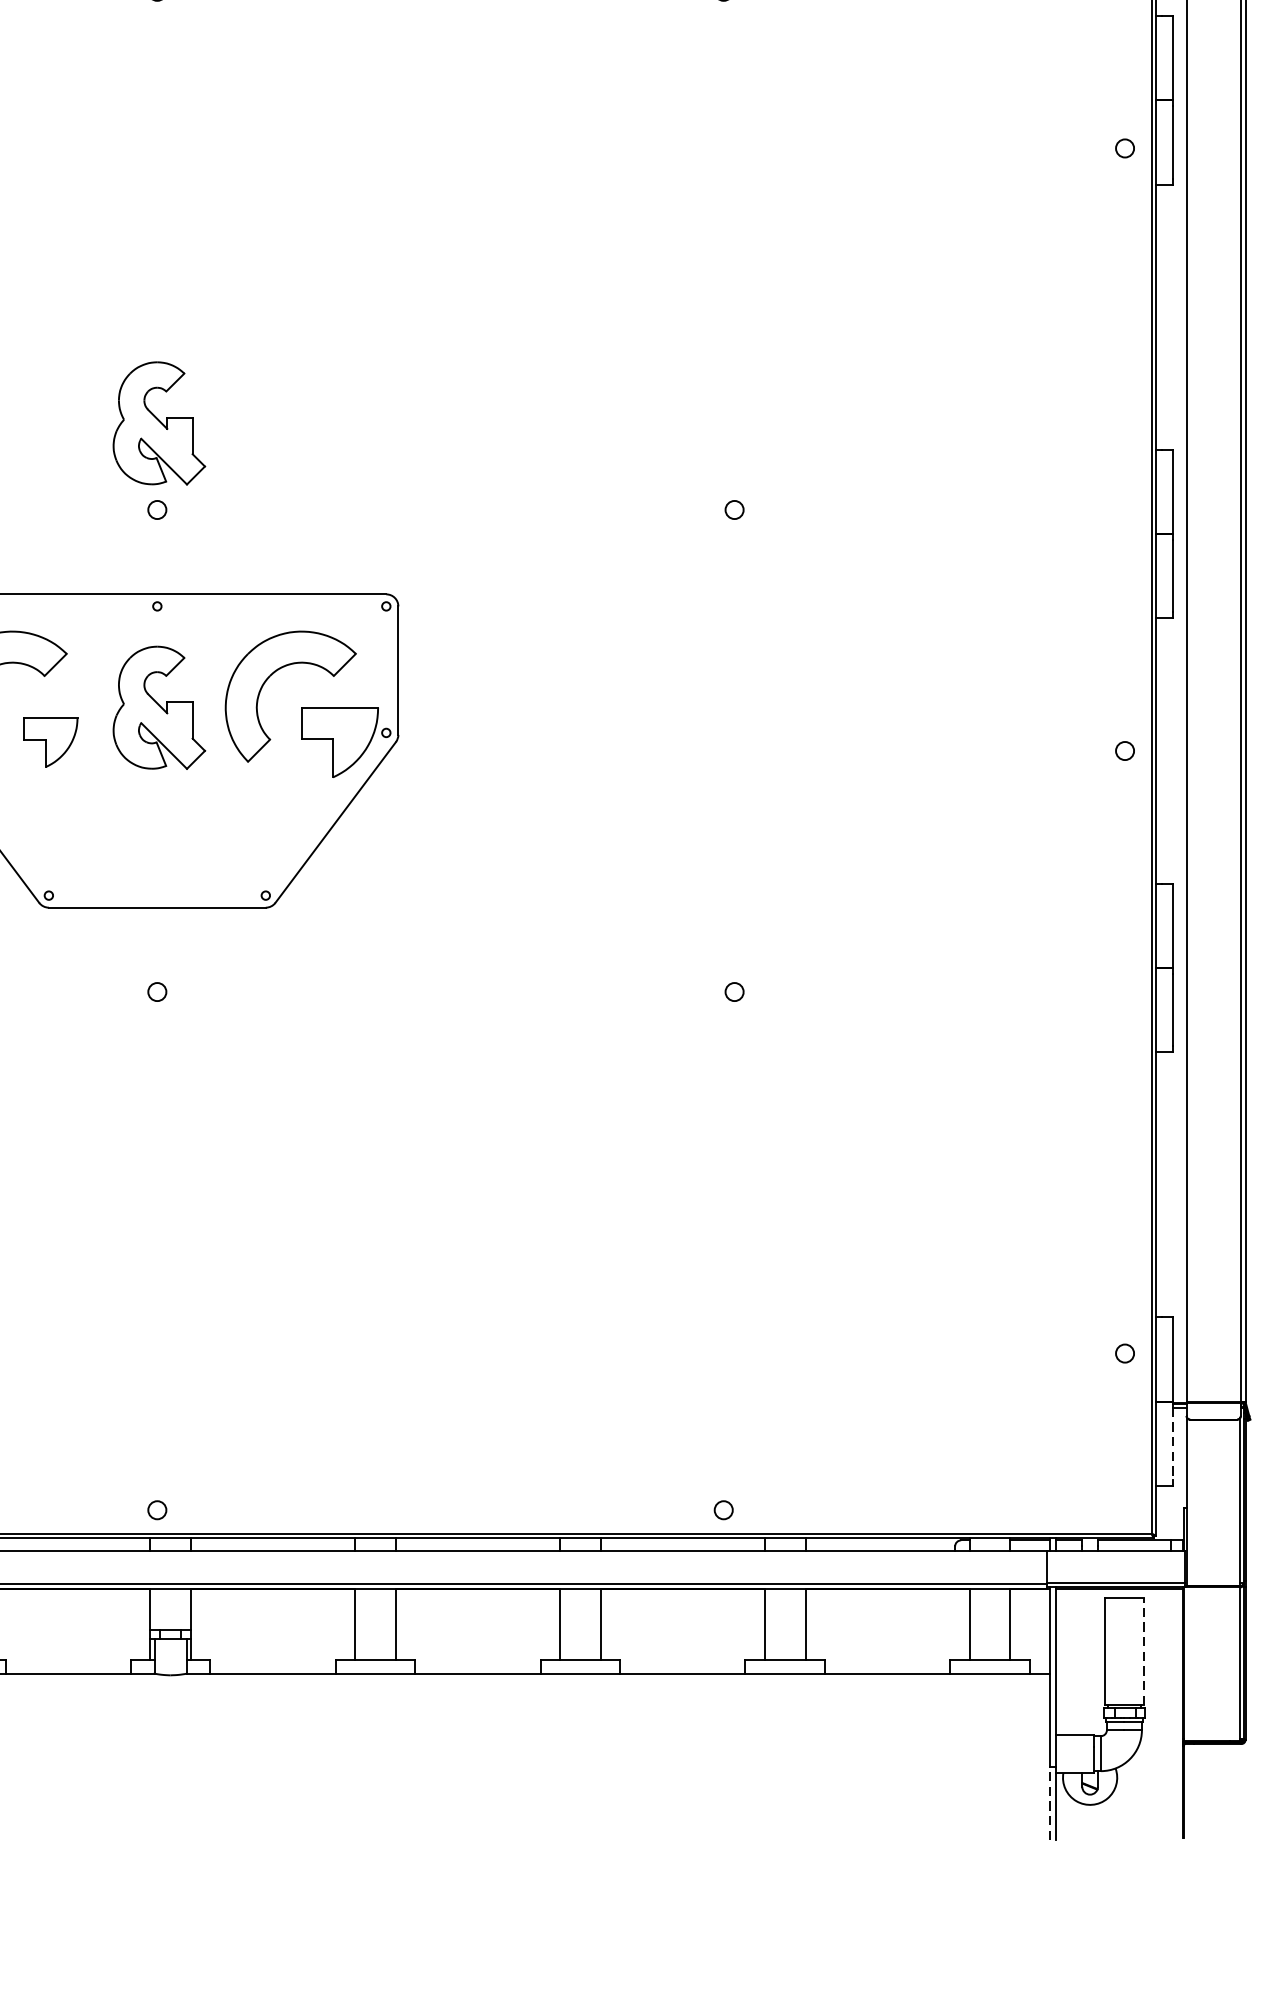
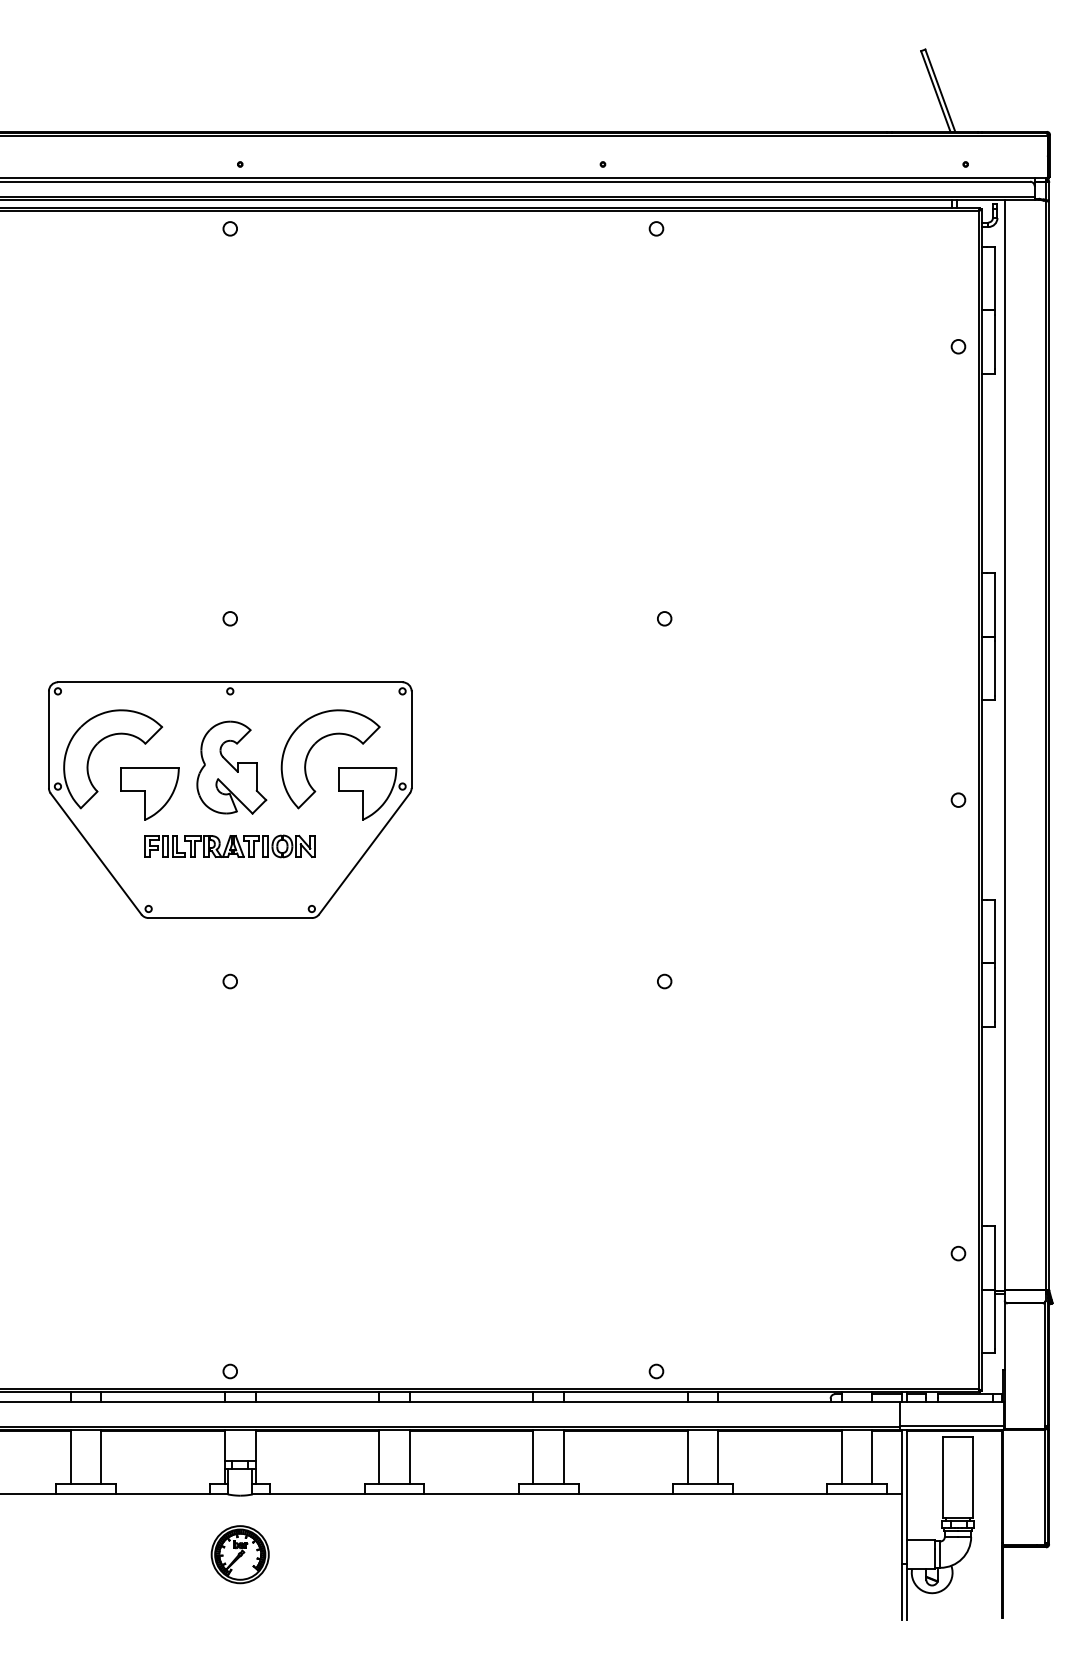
part: (158, 423) -> (231, 553), removed
part: (50, 742) -> (149, 793), size x1.43
part: (156, 812) -> (229, 846), added
line: (1172, 1445) -> (994, 1322), dashed -> solid
line: (1143, 1651) -> (972, 1477), dashed -> solid
part: (169, 1753) -> (239, 1554), added
line: (1050, 1803) -> (902, 1592), dashed -> solid

